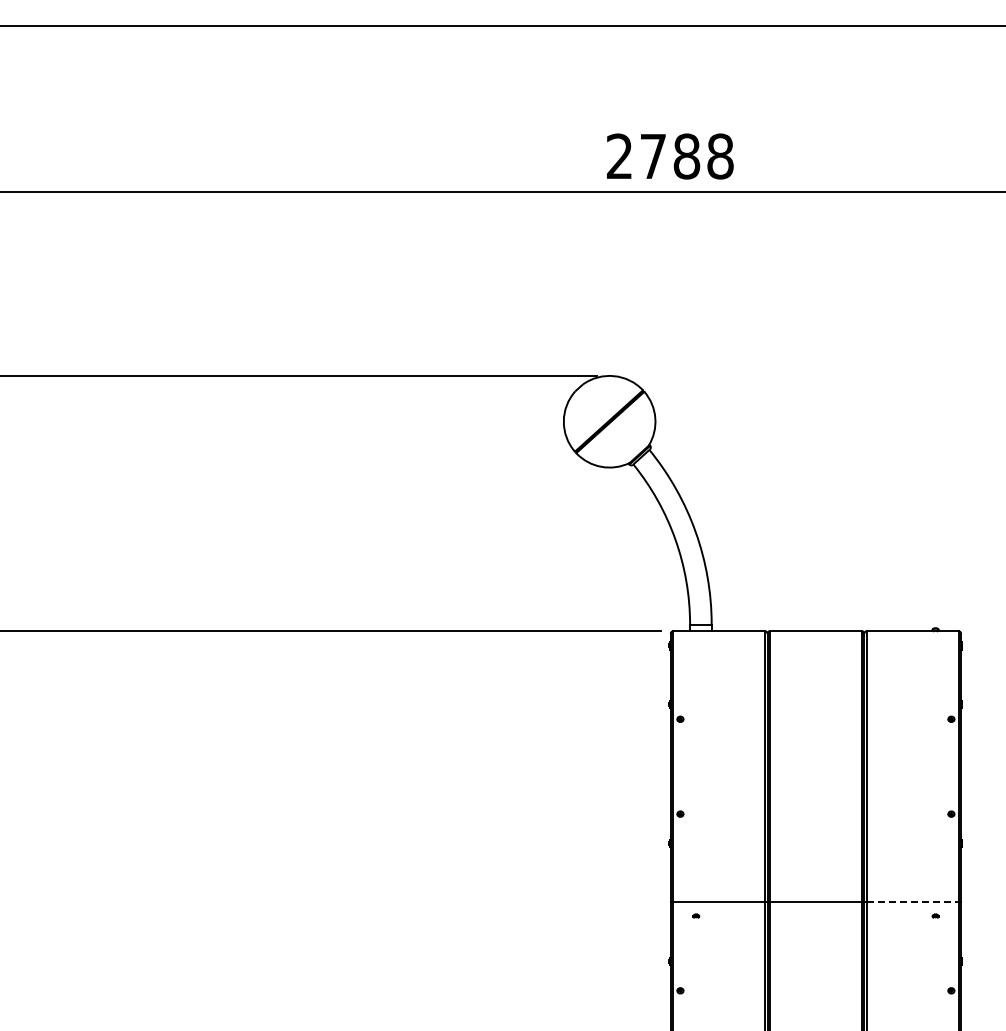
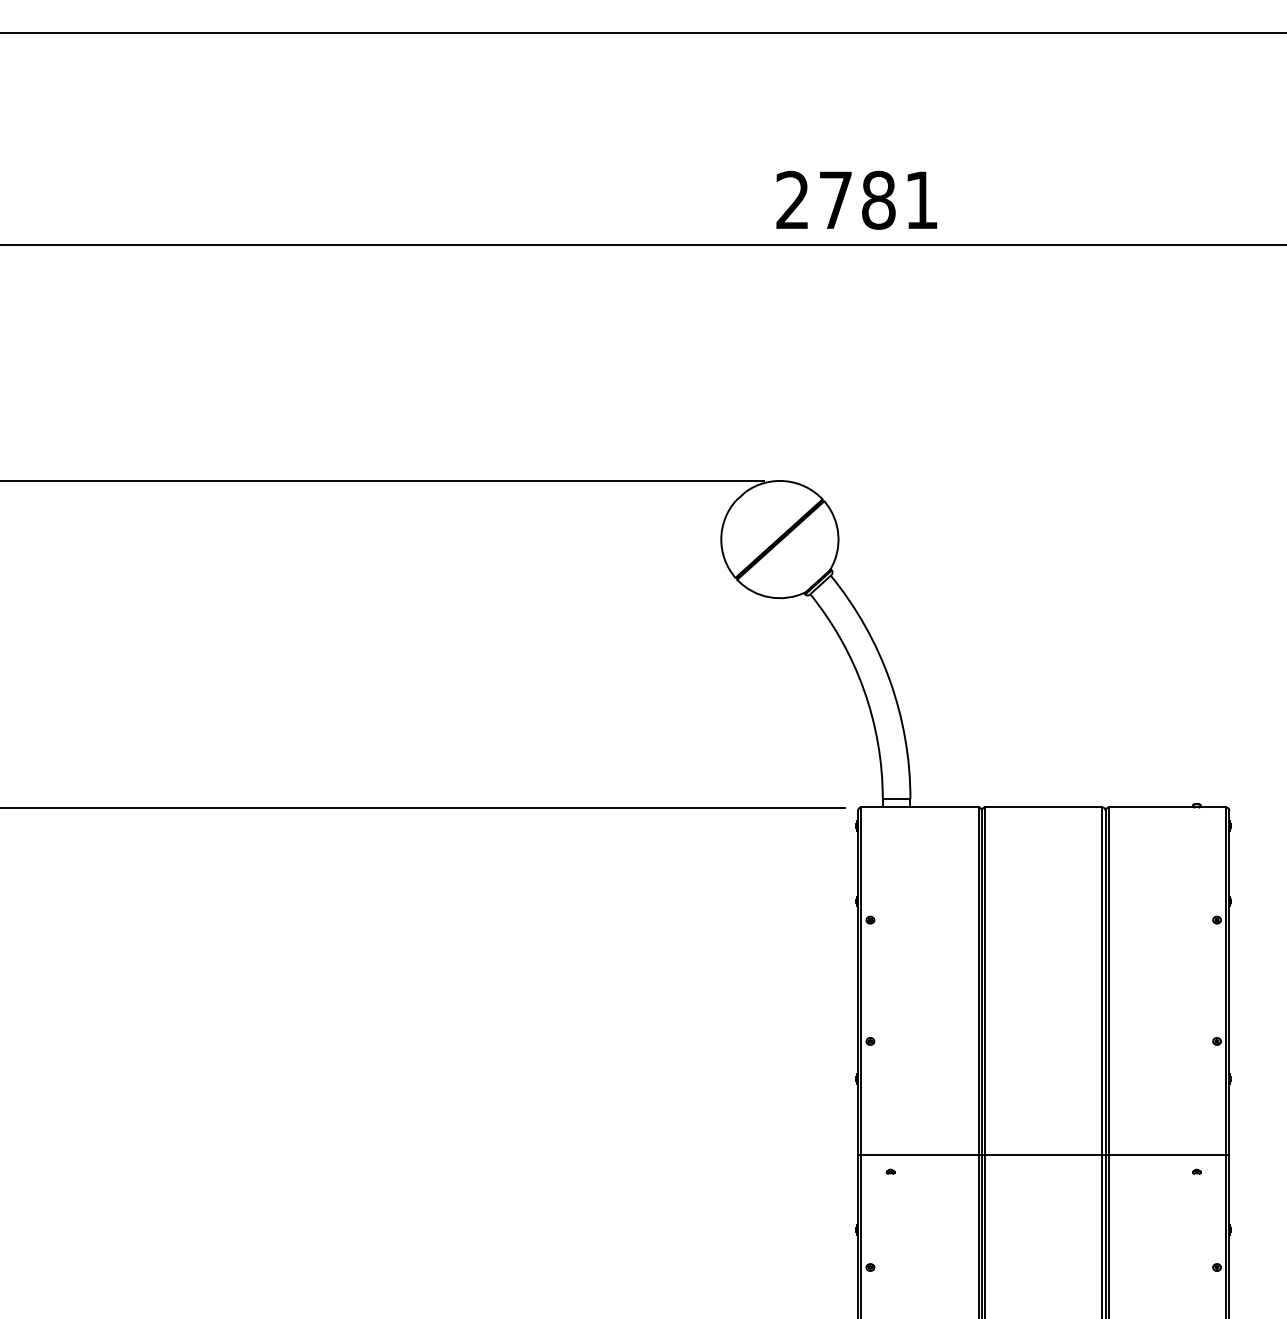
text: (720, 156) -> (921, 200), 2788 -> 2781
line: (912, 902) -> (1167, 1154), dashed -> solid

